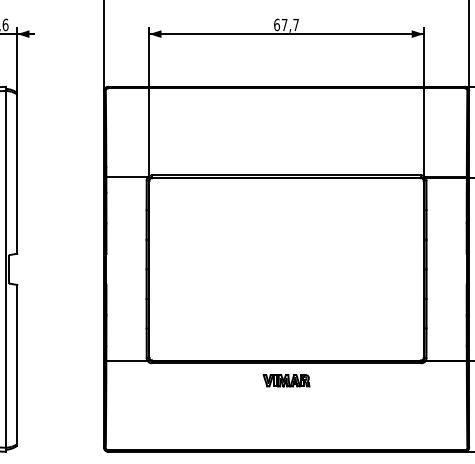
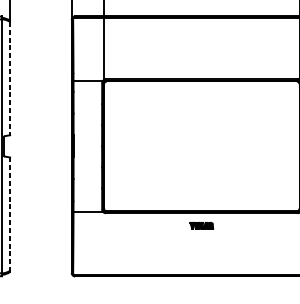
line: (17, 174) -> (10, 78), solid -> dashed
line: (17, 364) -> (10, 214), solid -> dashed
part: (286, 380) -> (201, 225), size x0.7

